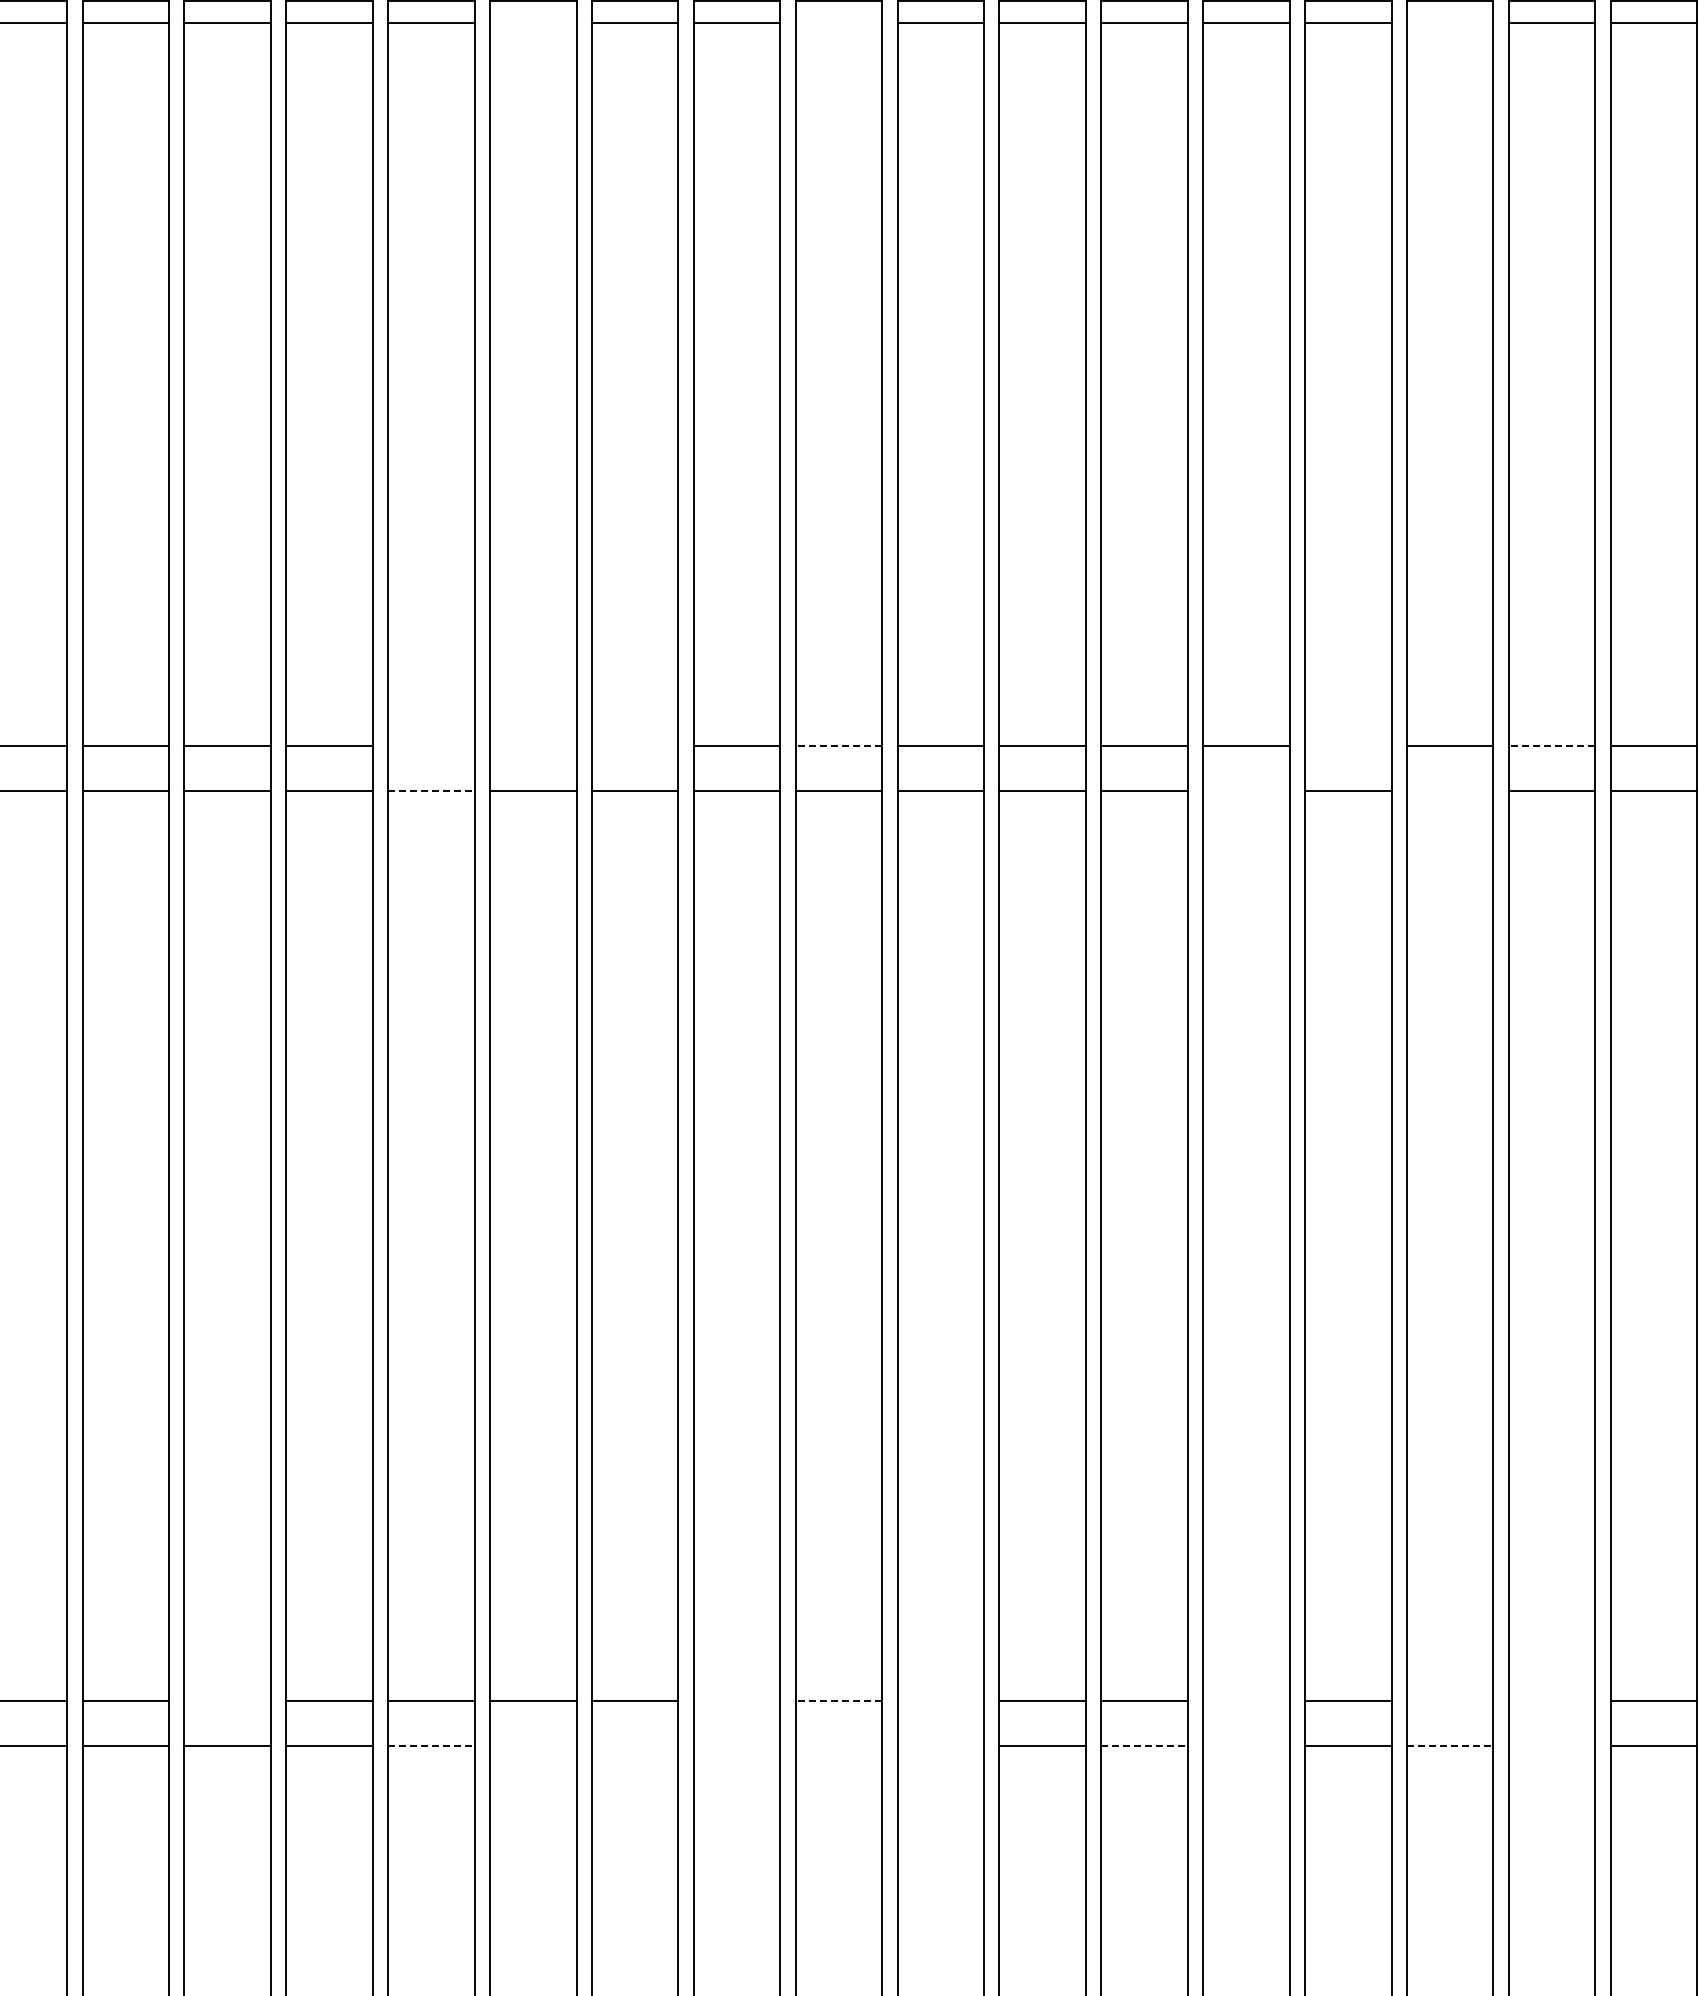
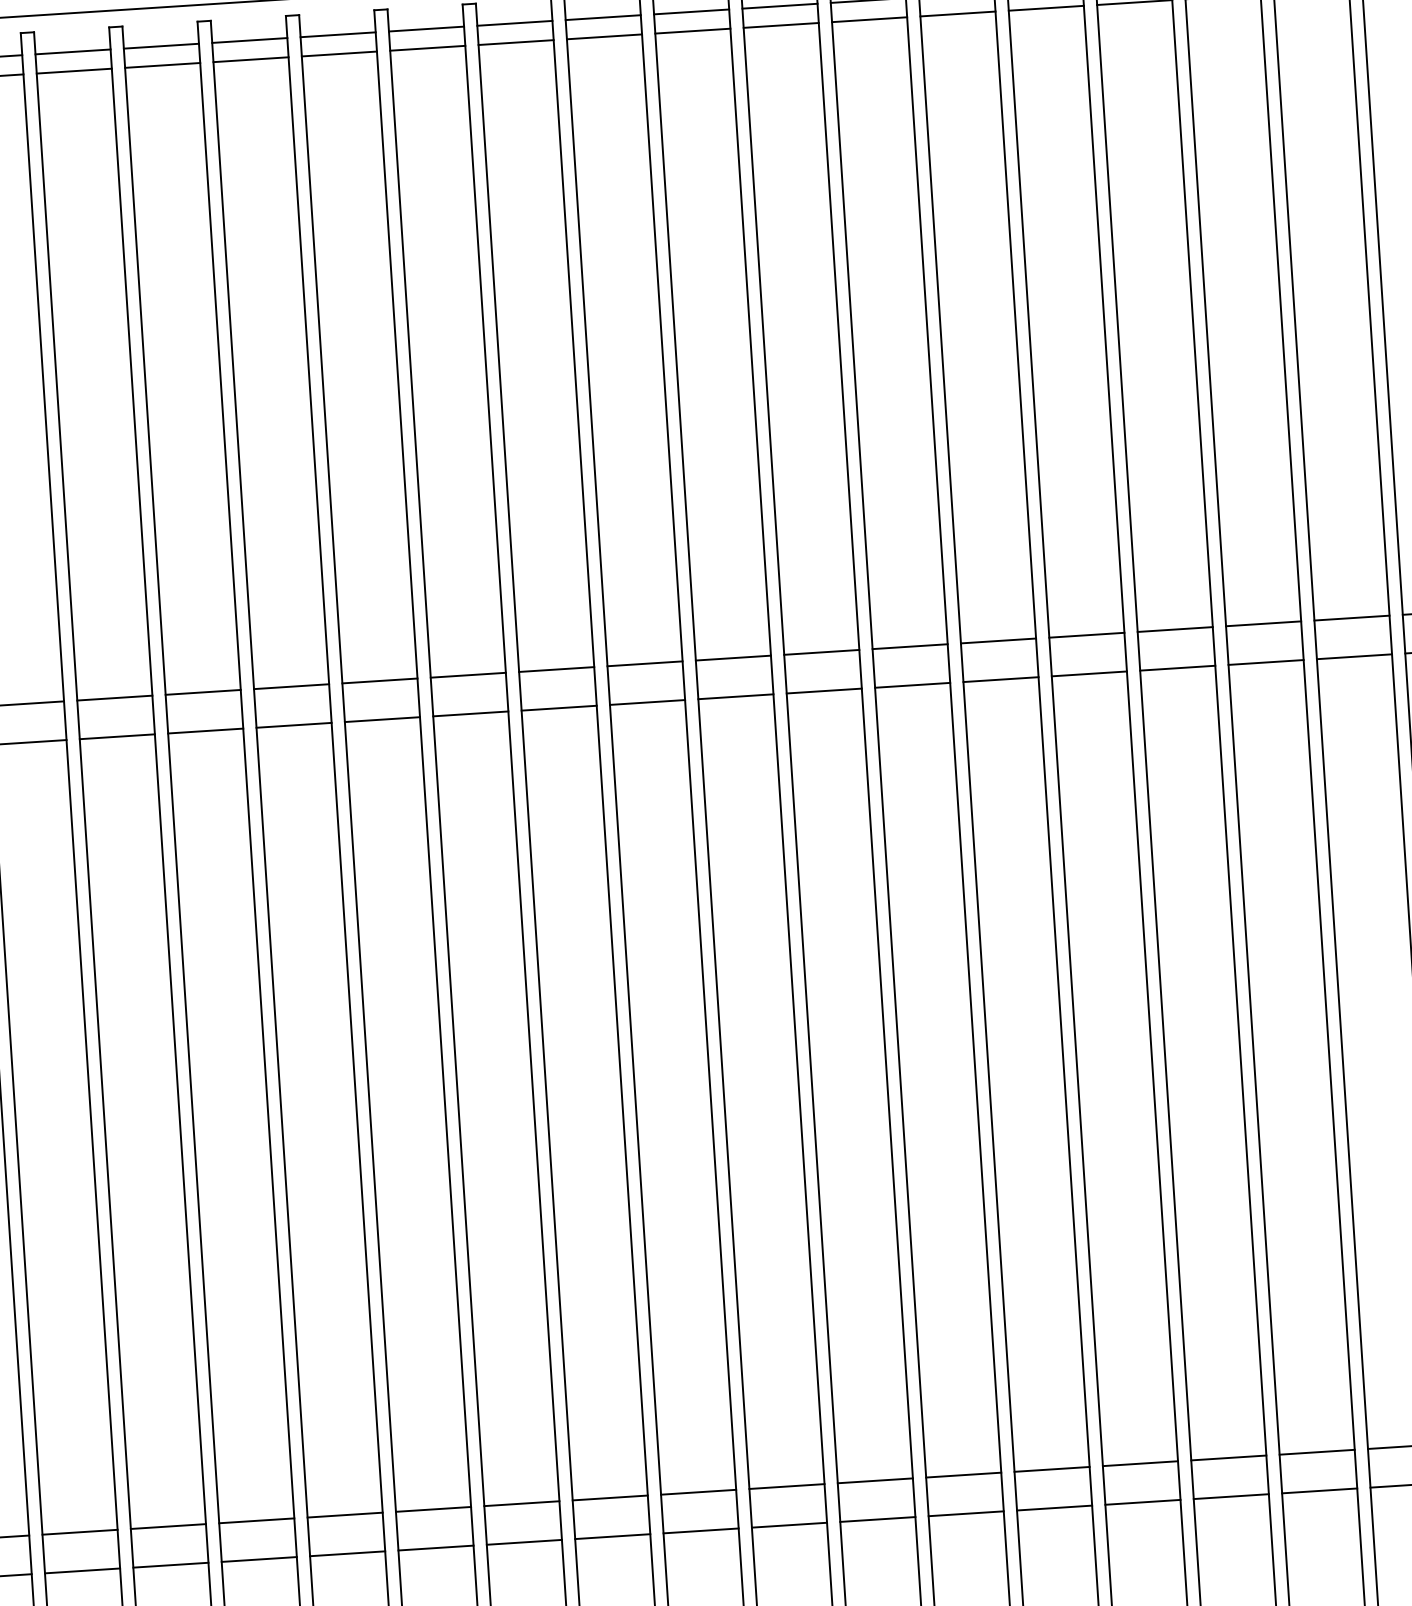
line: (533, 23) -> (251, 59), added
line: (838, 23) -> (515, 42), added
line: (1449, 23) -> (1045, 8), added
line: (431, 745) -> (203, 691), added
line: (533, 745) -> (291, 686), added
line: (634, 745) -> (379, 680), added
line: (838, 745) -> (556, 669), dashed -> solid
line: (1348, 745) -> (998, 640), added
line: (1551, 745) -> (1174, 629), dashed -> solid
line: (431, 790) -> (205, 731), dashed -> solid
line: (1246, 790) -> (912, 685), added
line: (1449, 790) -> (1088, 673), added
line: (227, 1701) -> (79, 1532), added
line: (736, 1701) -> (521, 1504), added
line: (838, 1701) -> (609, 1498), dashed -> solid
line: (940, 1701) -> (698, 1492), added
line: (1246, 1701) -> (963, 1475), added
line: (1449, 1701) -> (1139, 1464), added
line: (1551, 1701) -> (1228, 1458), added
line: (431, 1745) -> (259, 1559), dashed -> solid
line: (533, 1745) -> (347, 1553), added
line: (634, 1745) -> (435, 1547), added
line: (736, 1745) -> (523, 1542), added
line: (838, 1745) -> (612, 1536), added
line: (940, 1745) -> (700, 1530), added
line: (1145, 1745) -> (878, 1519), dashed -> solid
line: (1246, 1745) -> (966, 1513), added
line: (1450, 1745) -> (1143, 1502), dashed -> solid
line: (1551, 1745) -> (1230, 1496), added

